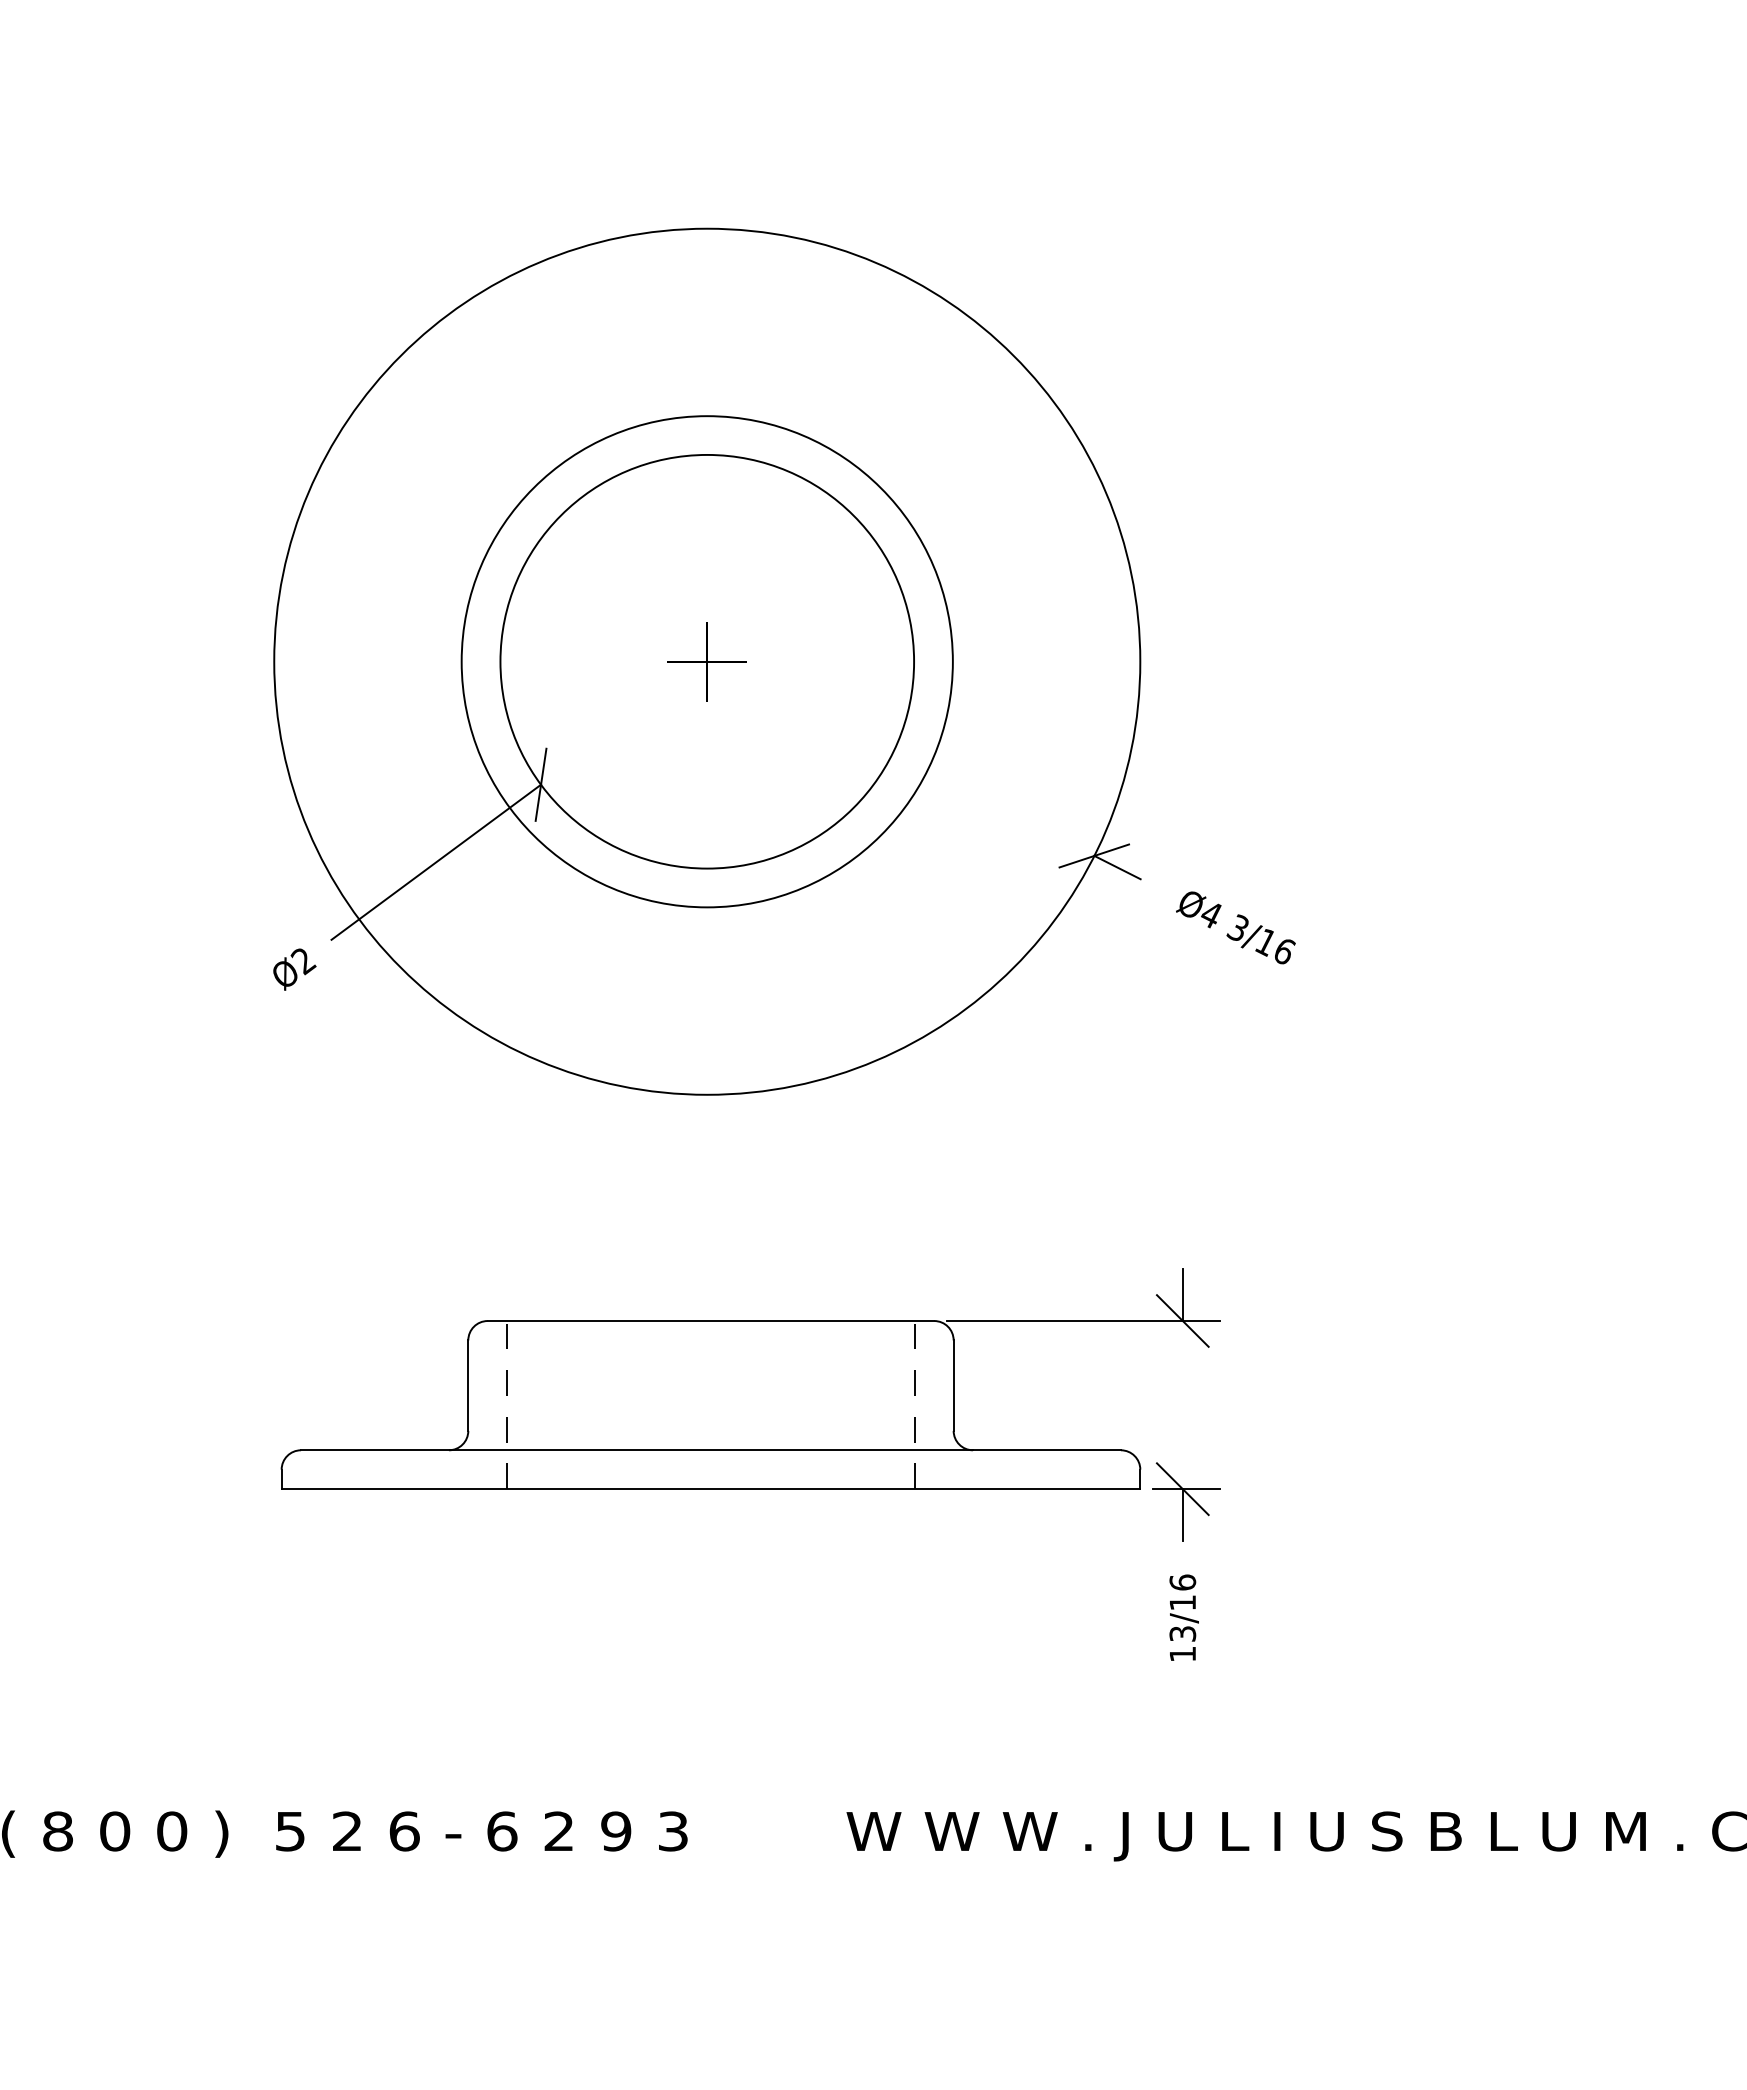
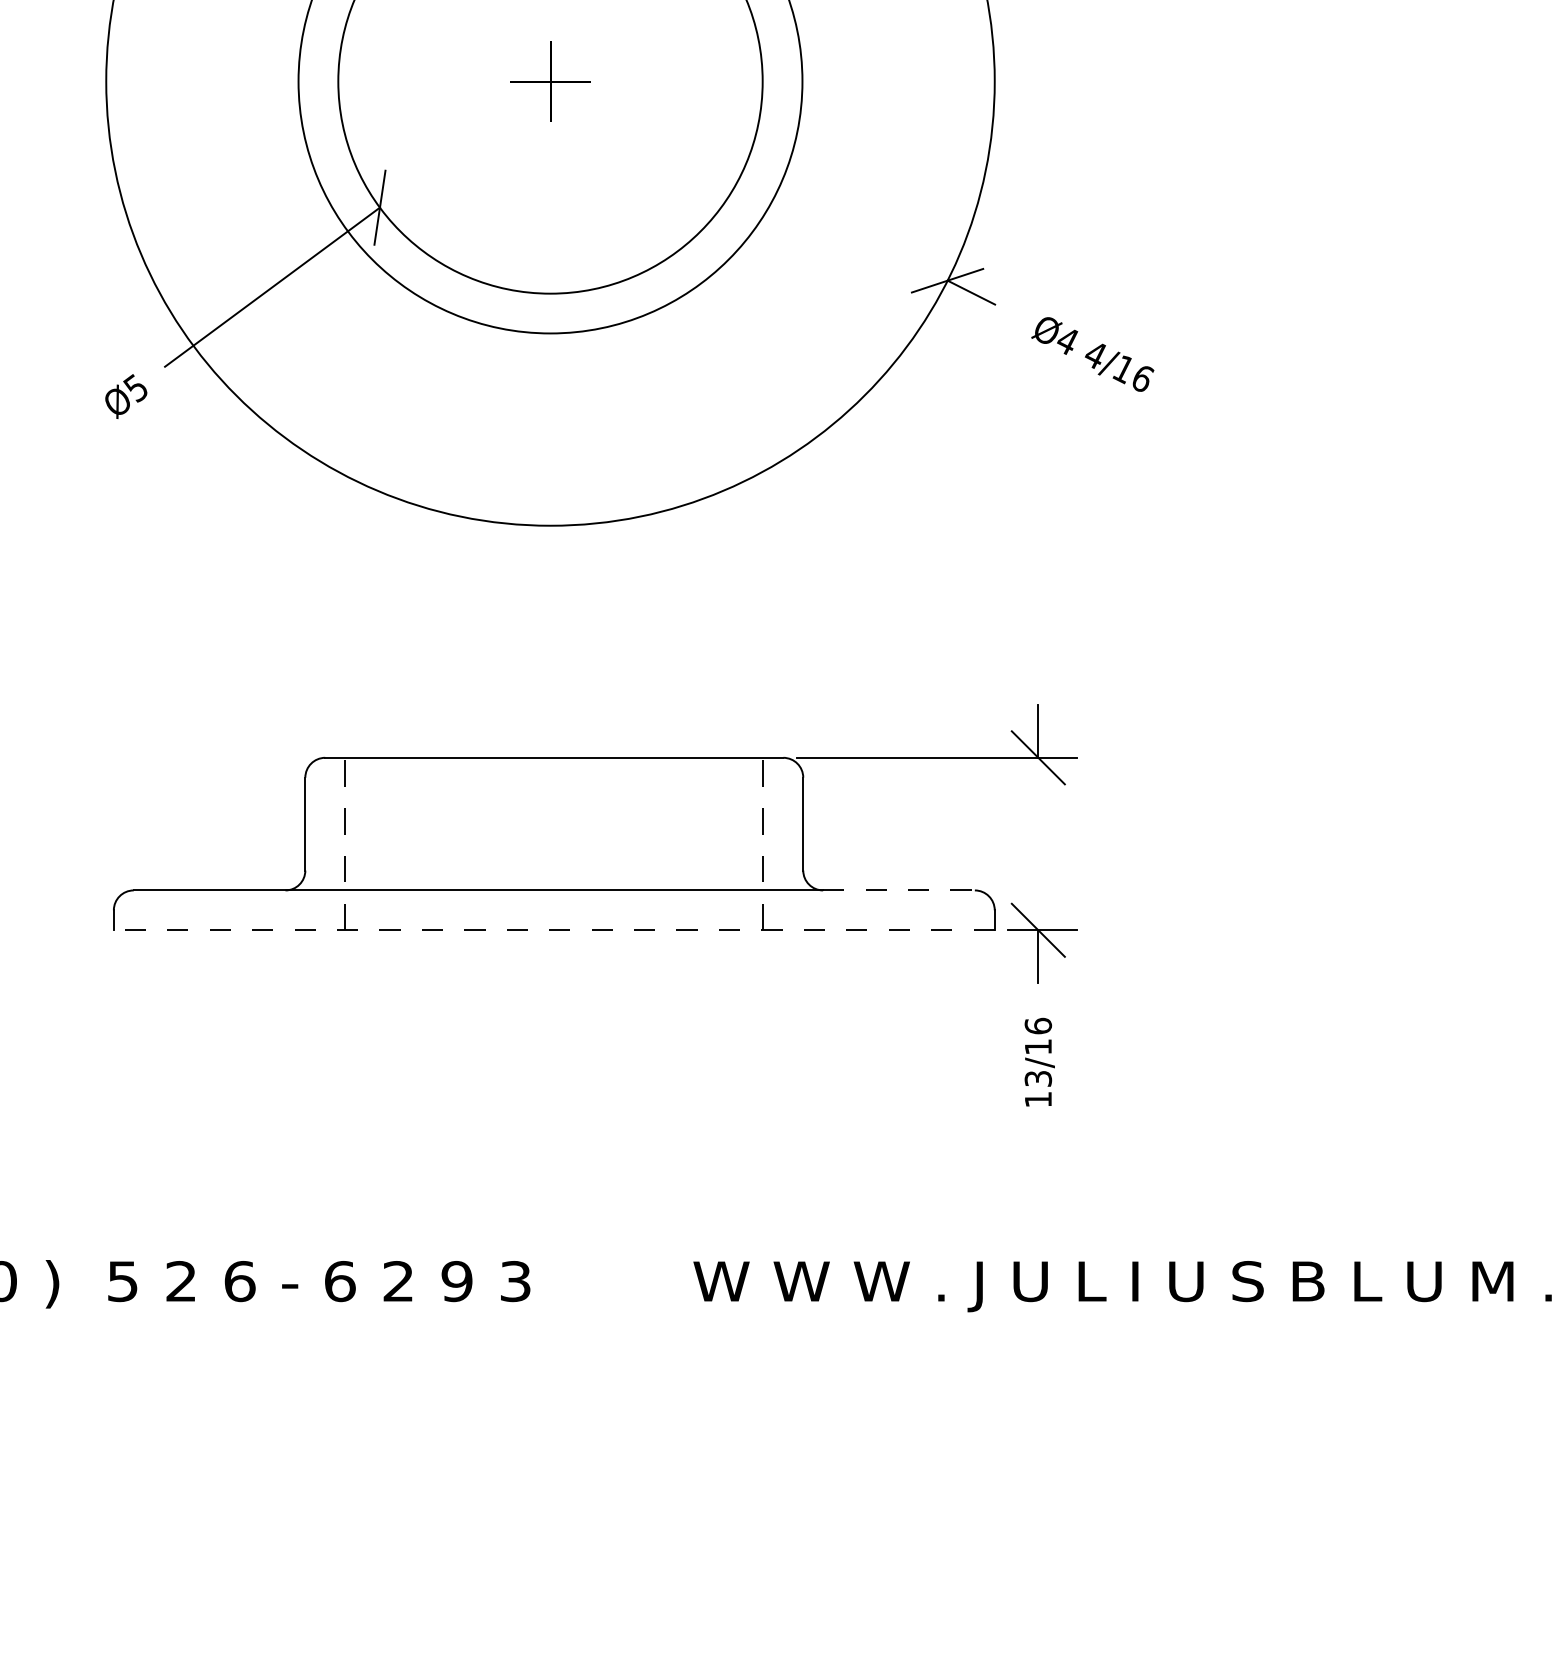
text: (1237, 927) -> (1094, 354), 3/16 -> 4/16
text: (303, 961) -> (136, 388), Ø2 -> Ø5
line: (1046, 1450) -> (898, 890), solid -> dashed
line: (710, 1489) -> (553, 930), solid -> dashed

